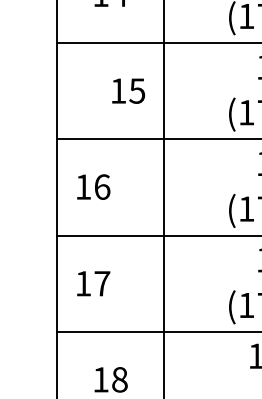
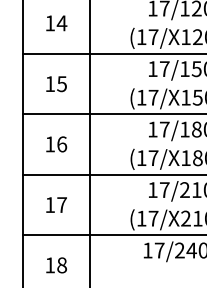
text: (128, 91) -> (56, 84), moved
text: (93, 187) -> (56, 144), moved
text: (93, 282) -> (56, 204), moved

